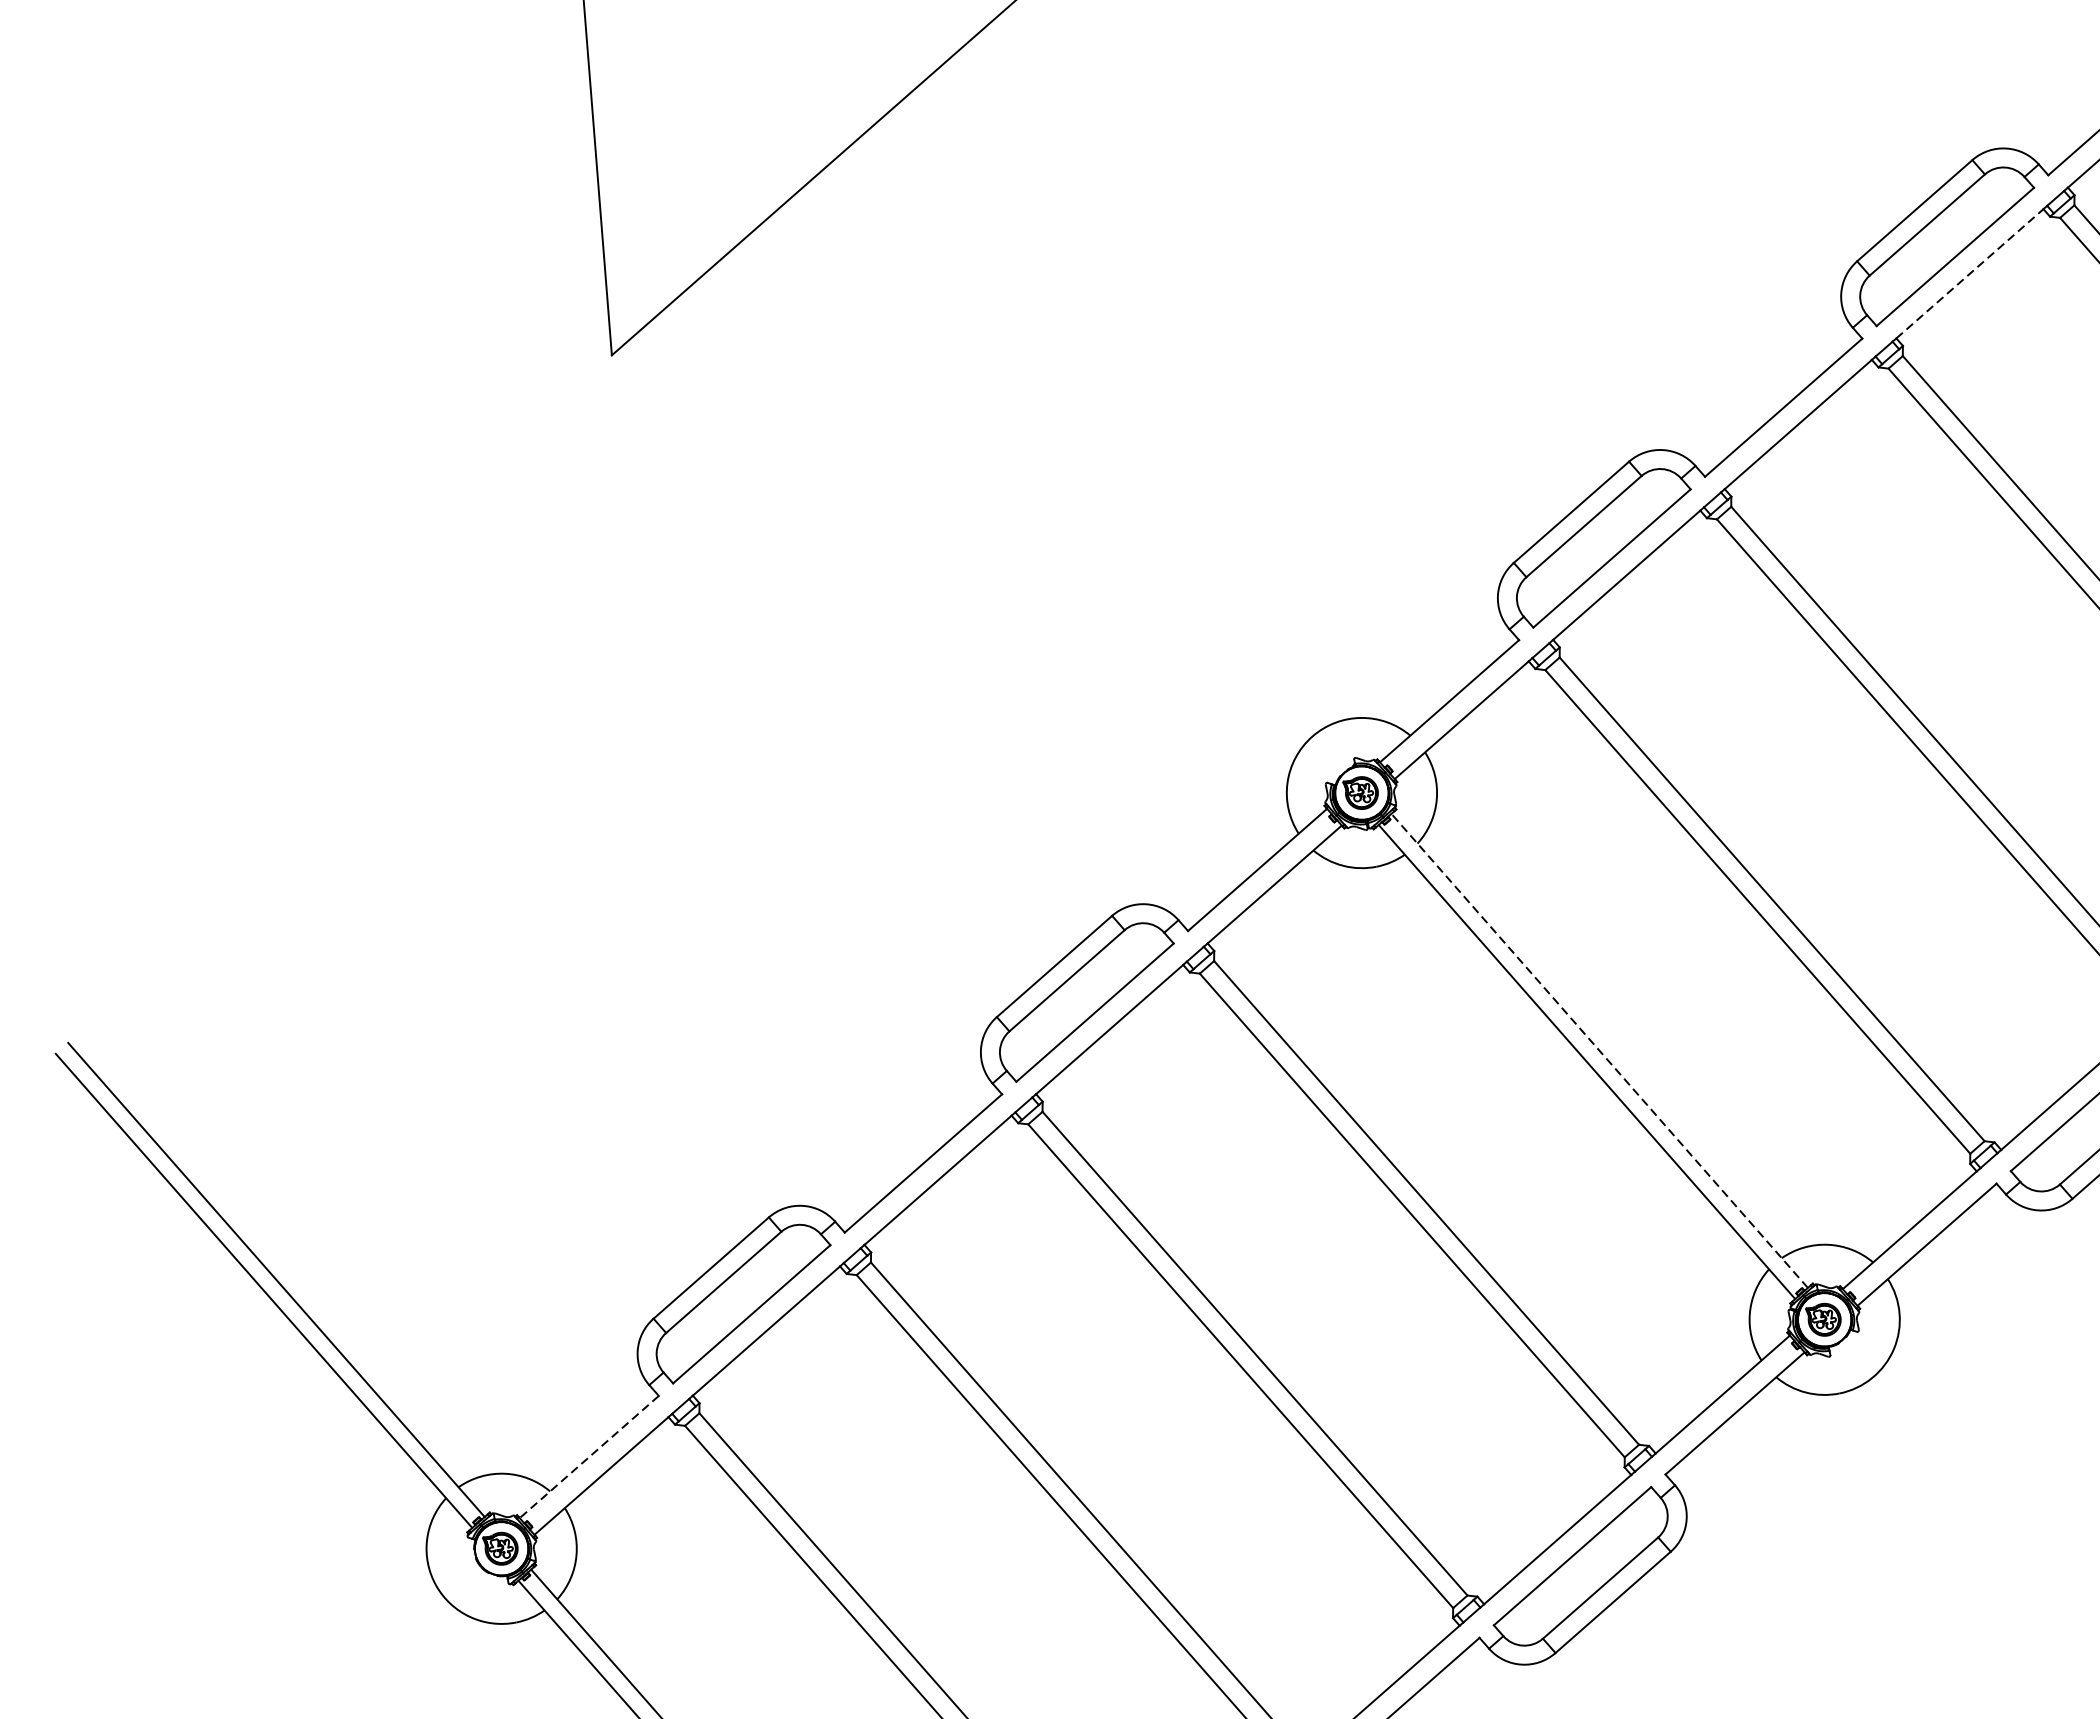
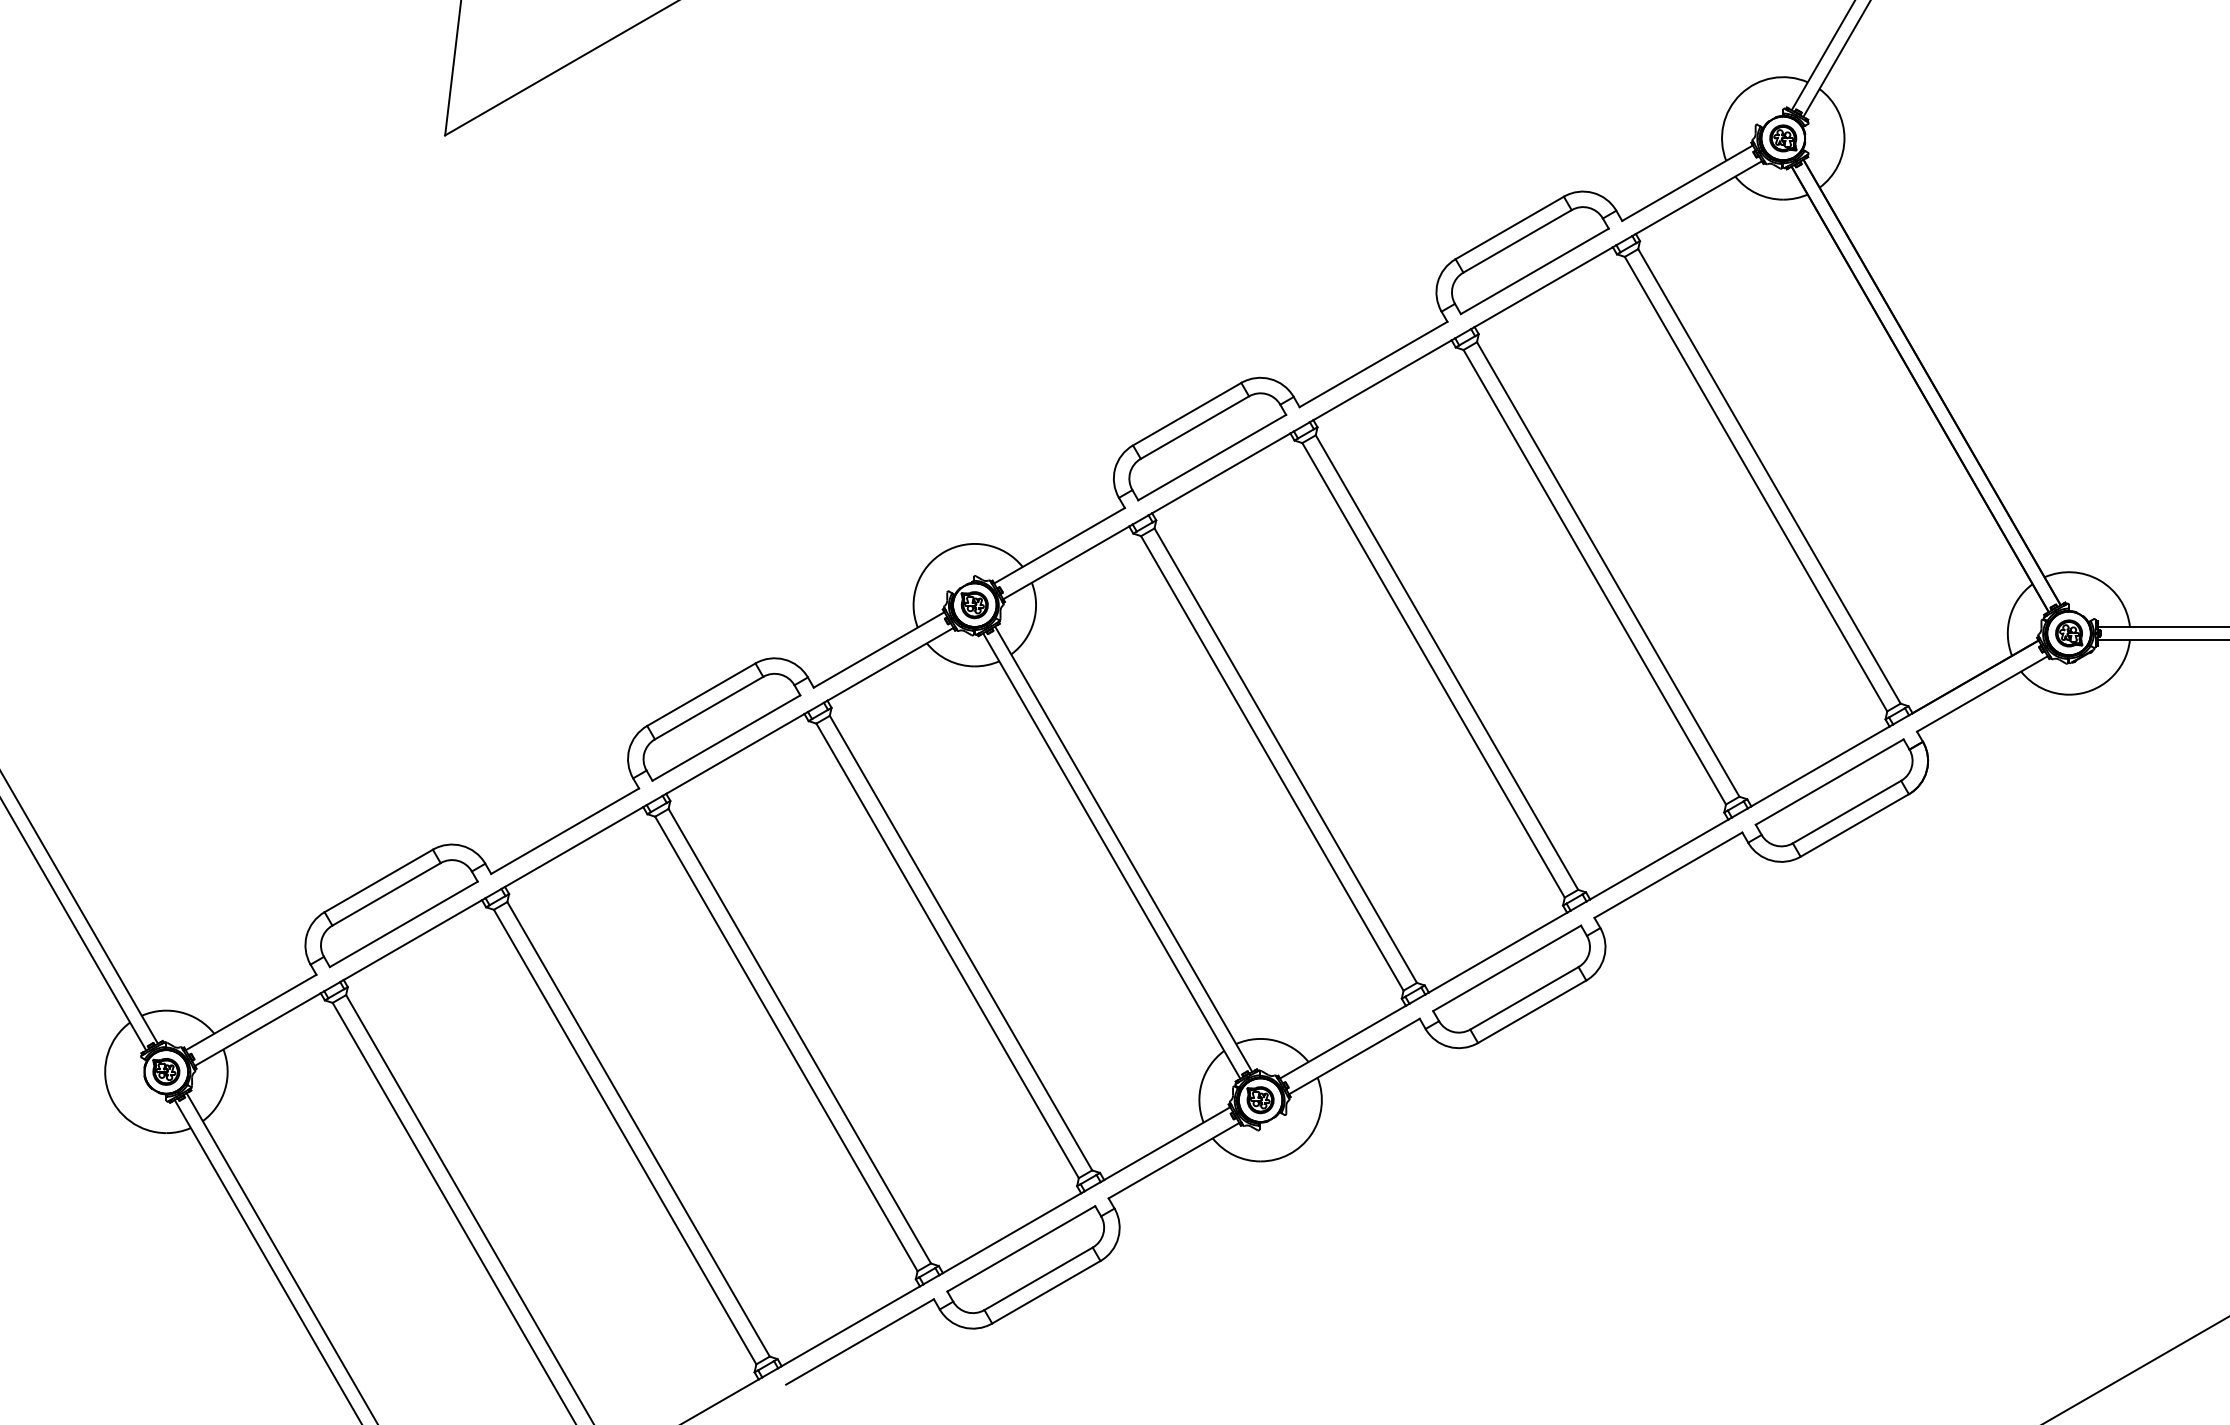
line: (1969, 274) -> (1543, 287), dashed -> solid
line: (1599, 1050) -> (1123, 848), dashed -> solid
line: (588, 1457) -> (250, 1012), dashed -> solid

